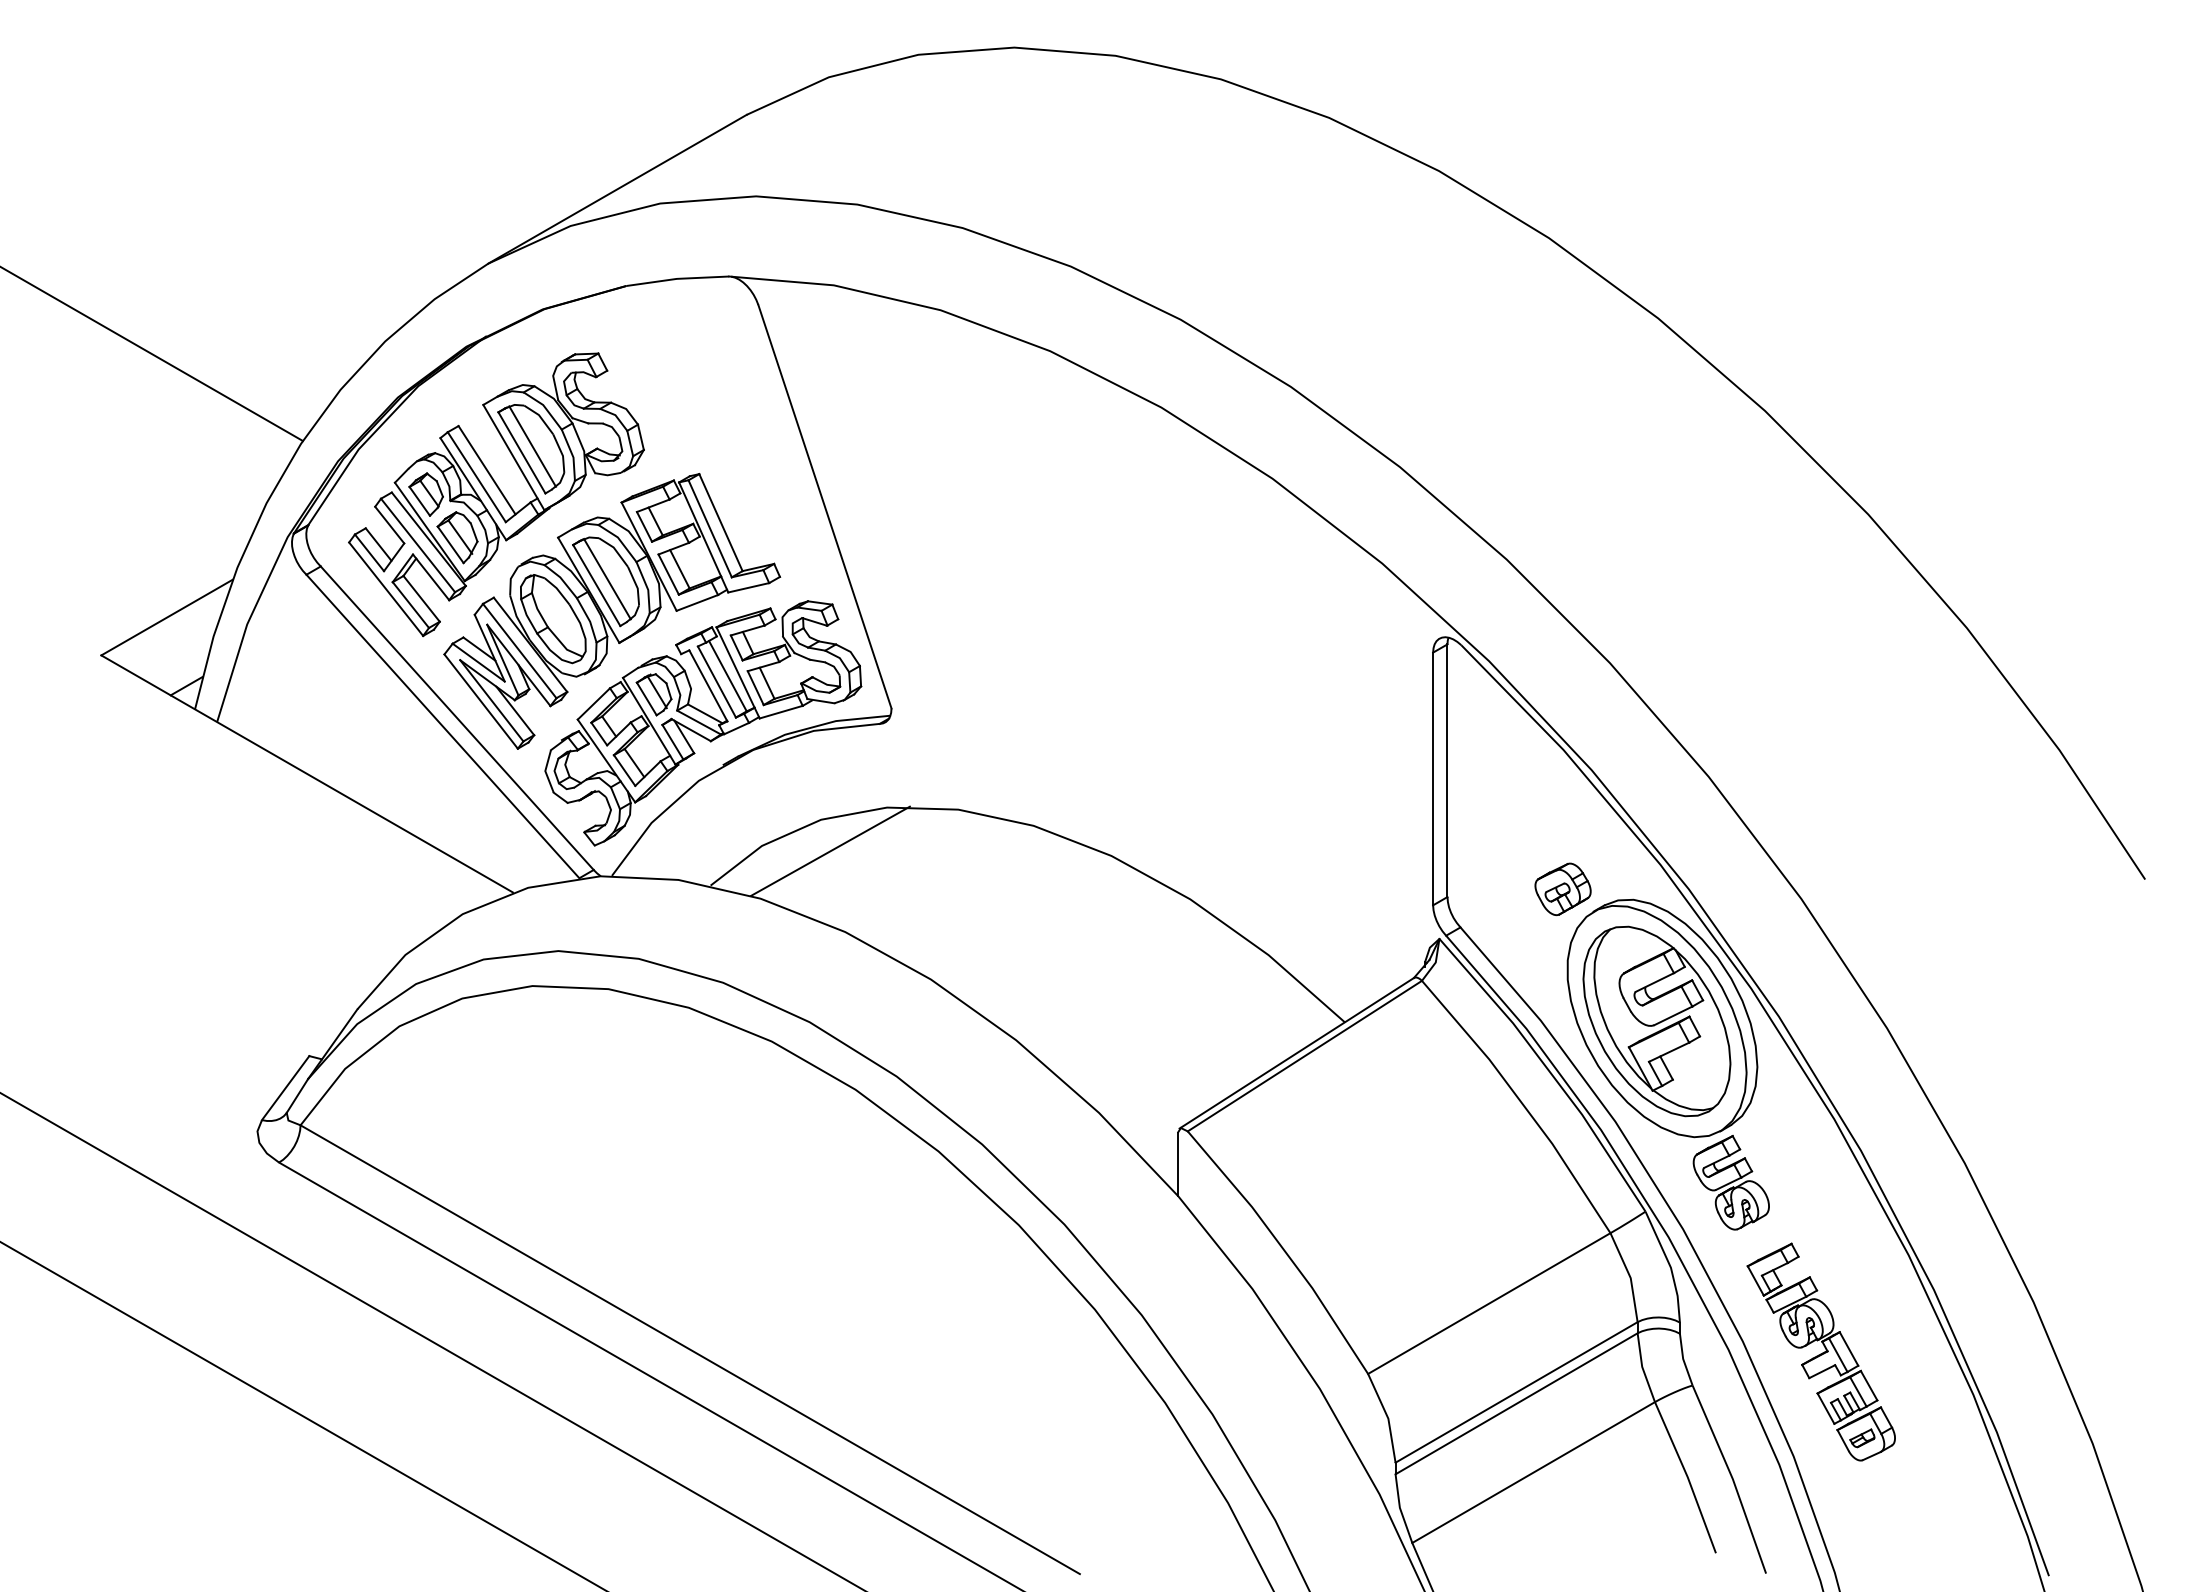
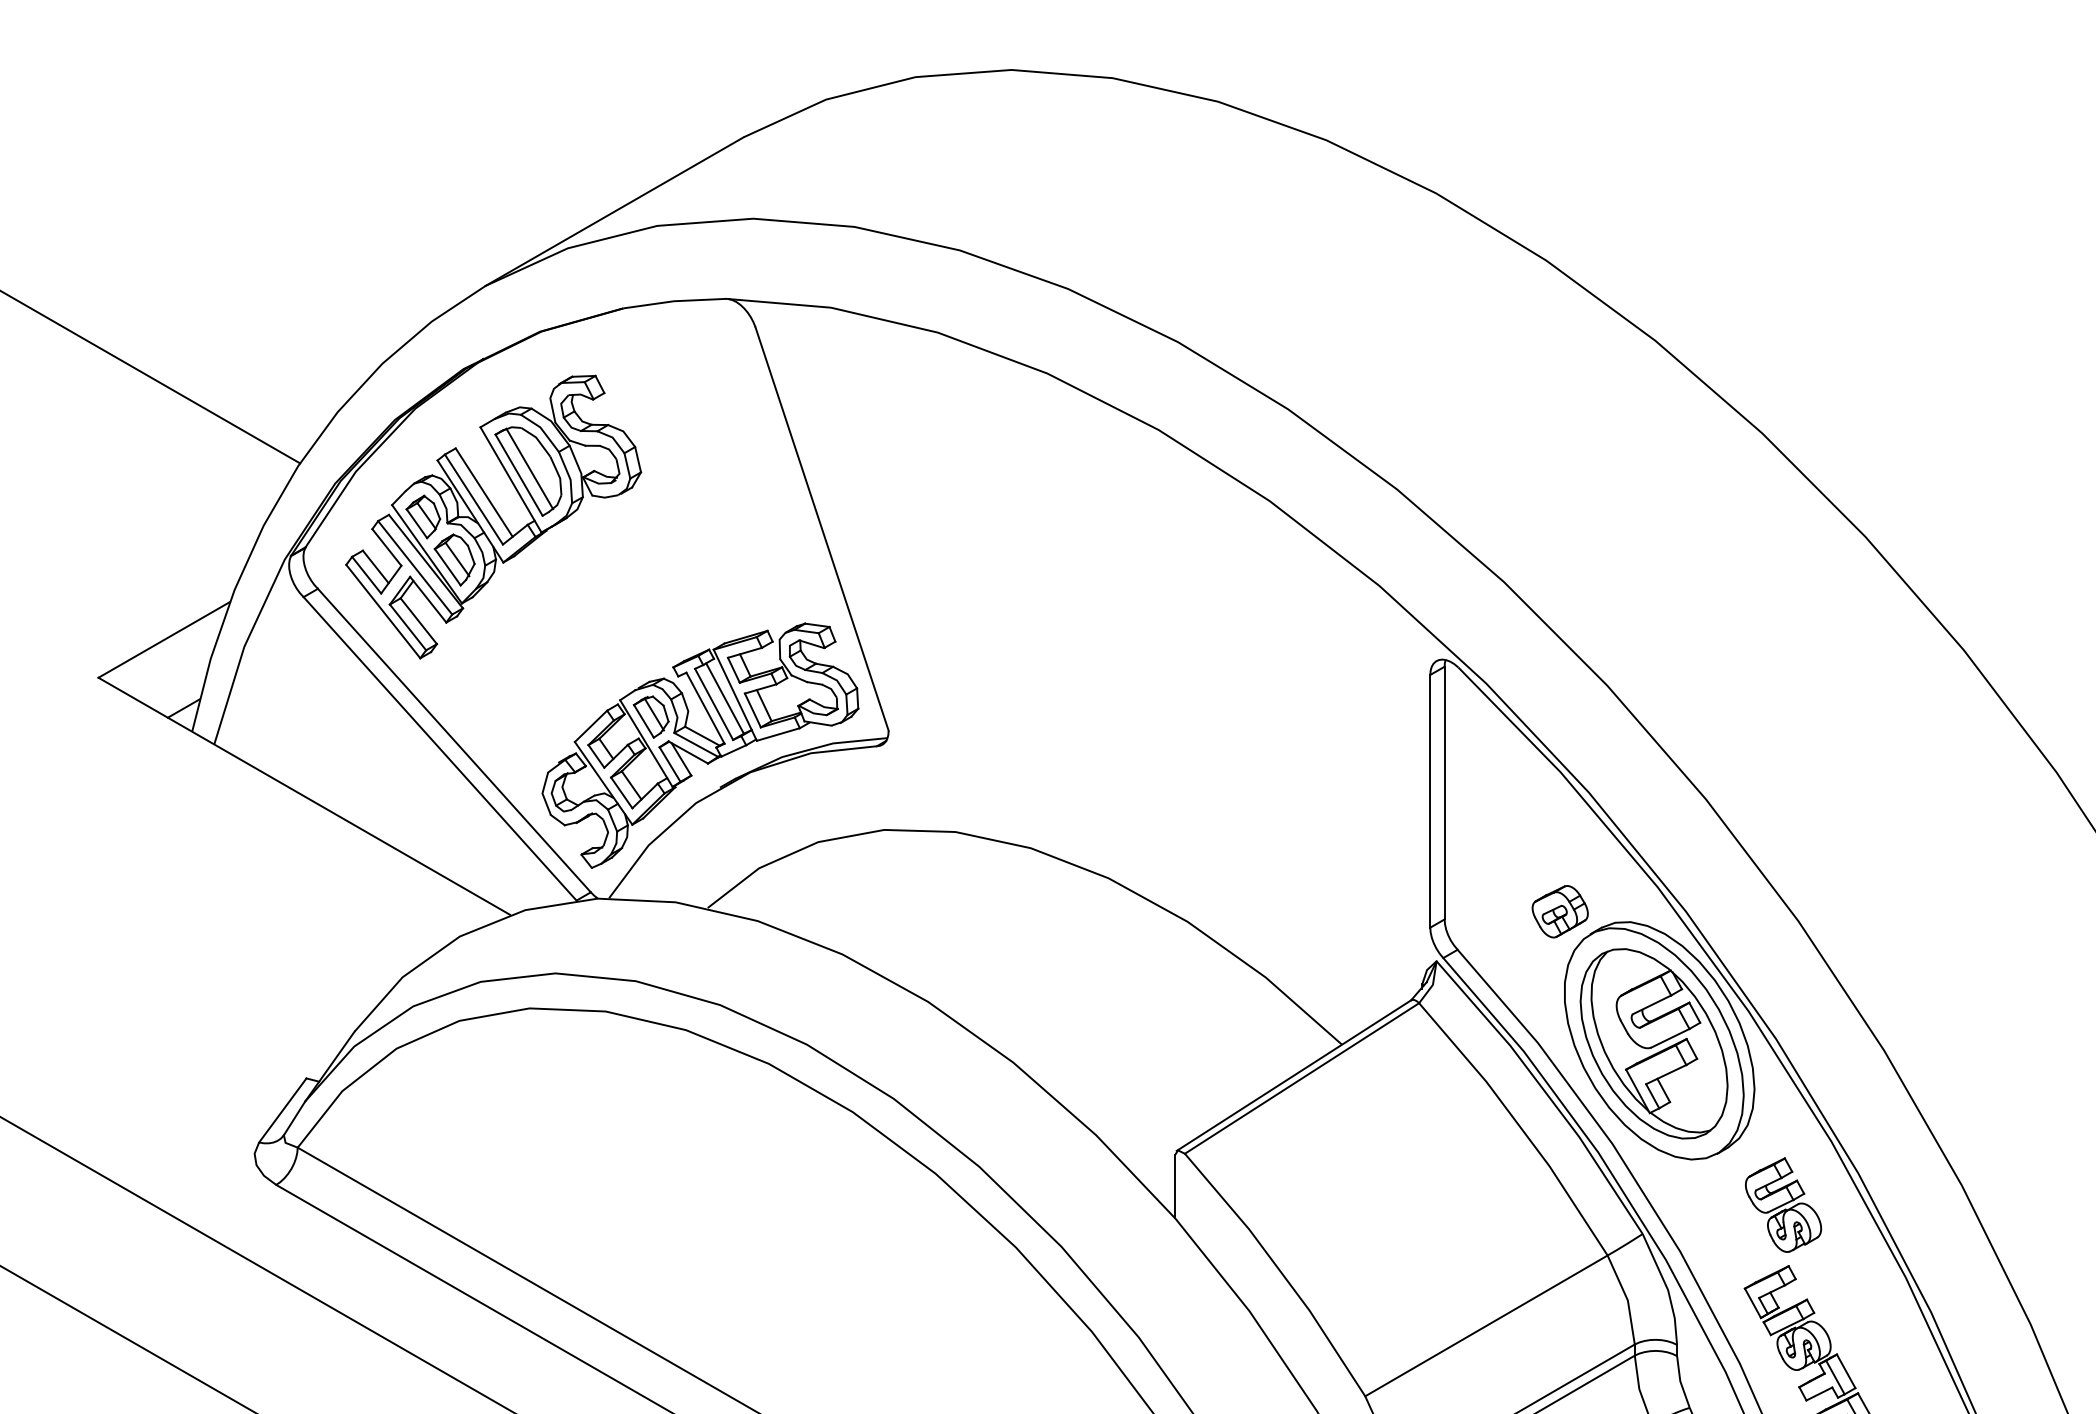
part: (612, 611) -> (609, 633), removed
line: (830, 850) -> (827, 872), removed
part: (1730, 1182) -> (1782, 1204), moved

